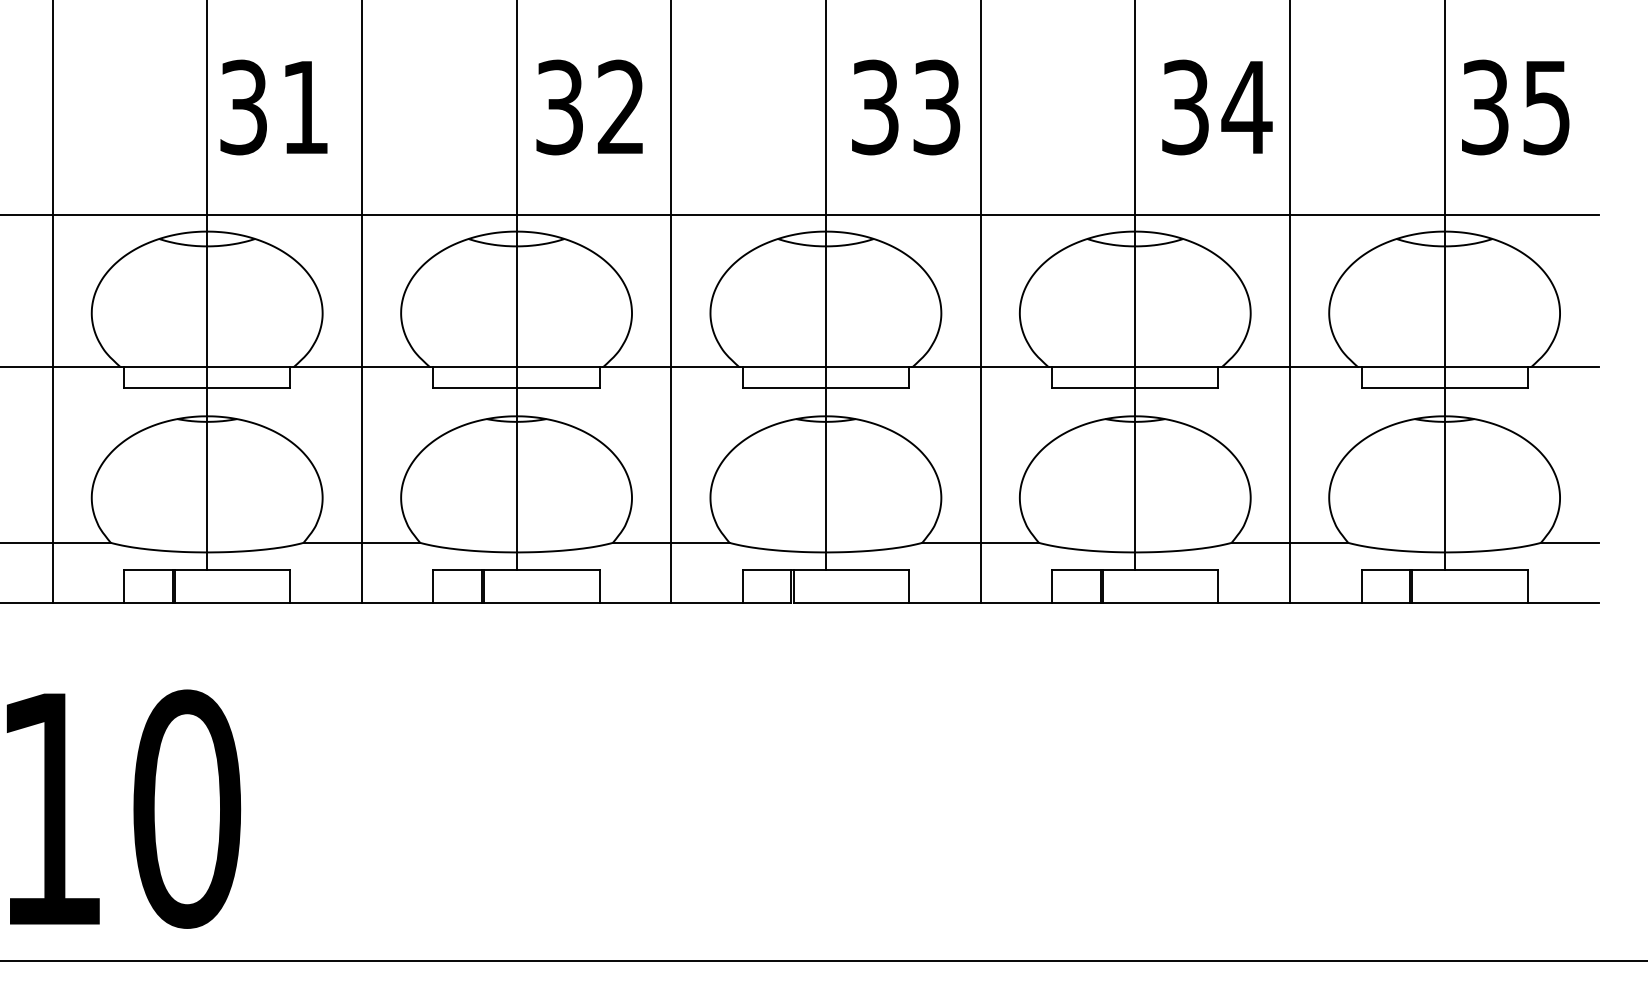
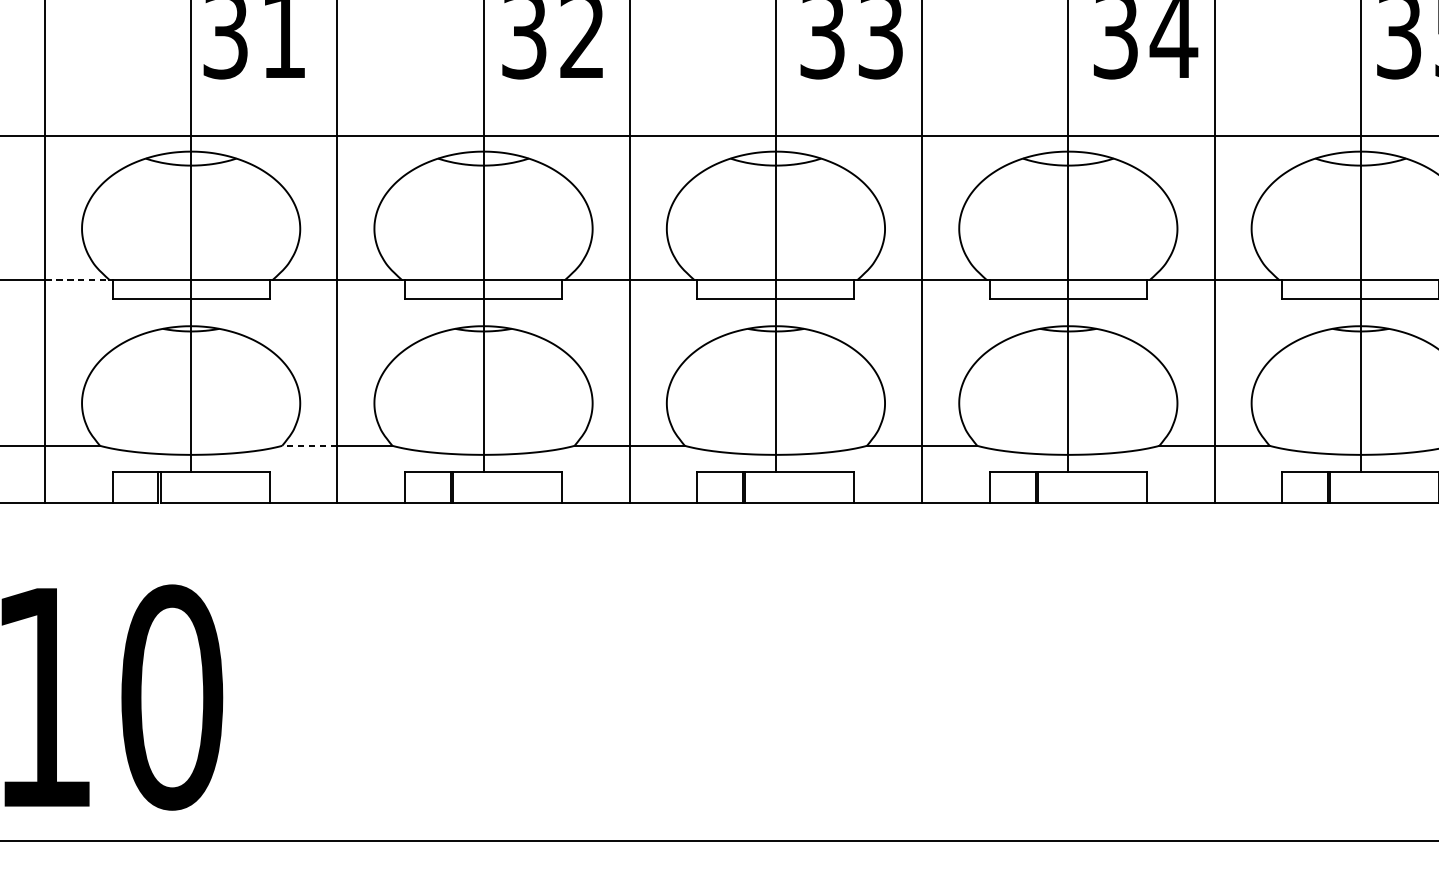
line: (87, 367) -> (77, 280), solid -> dashed
line: (332, 542) -> (309, 445), solid -> dashed

